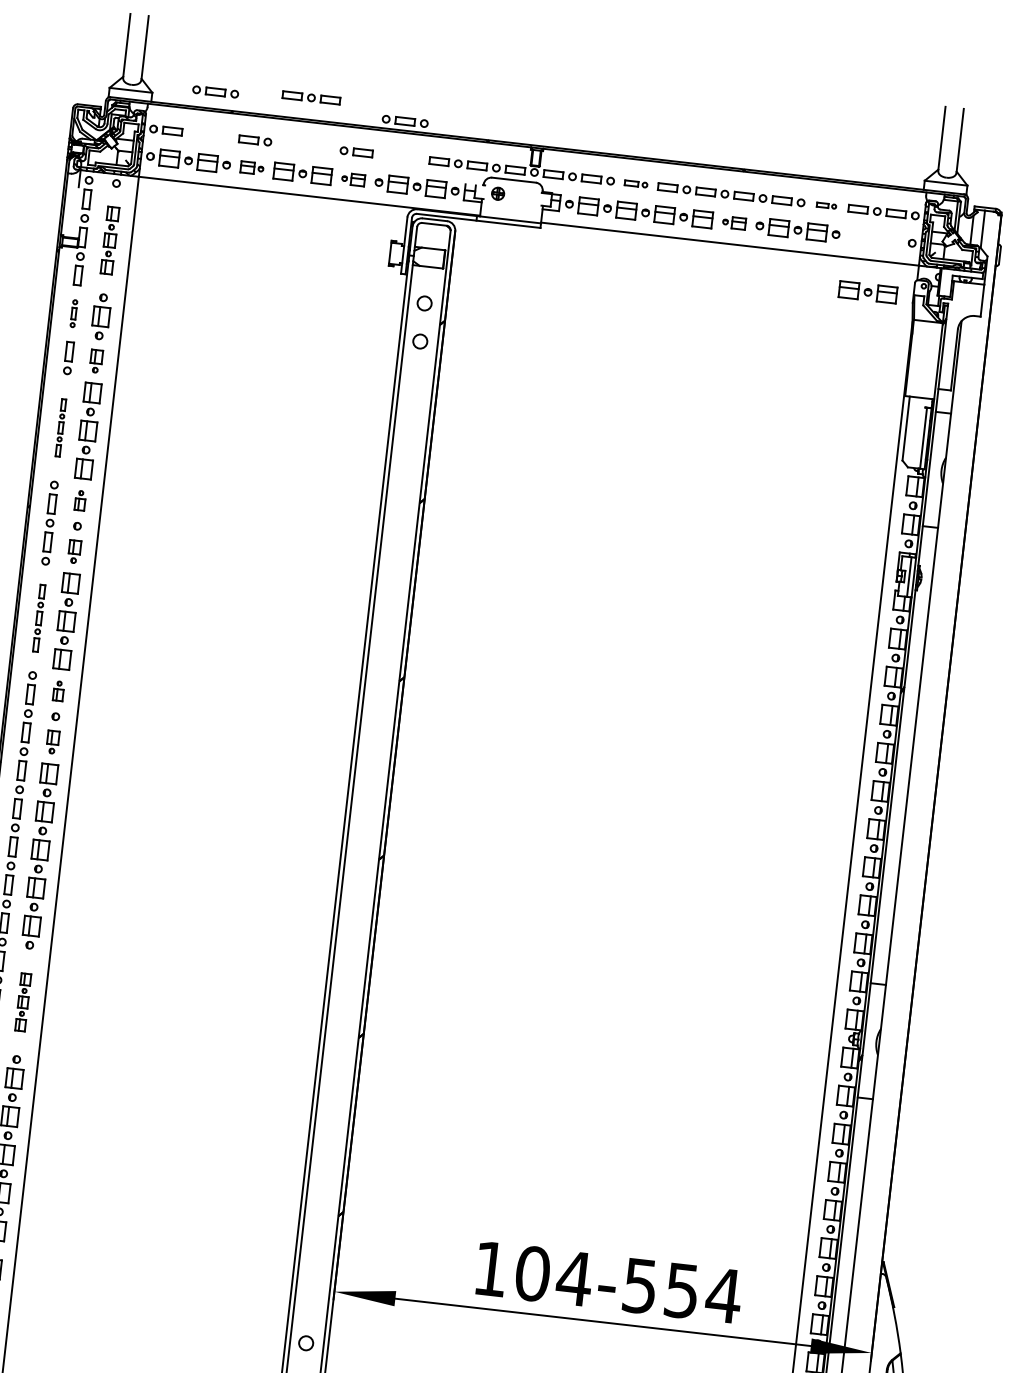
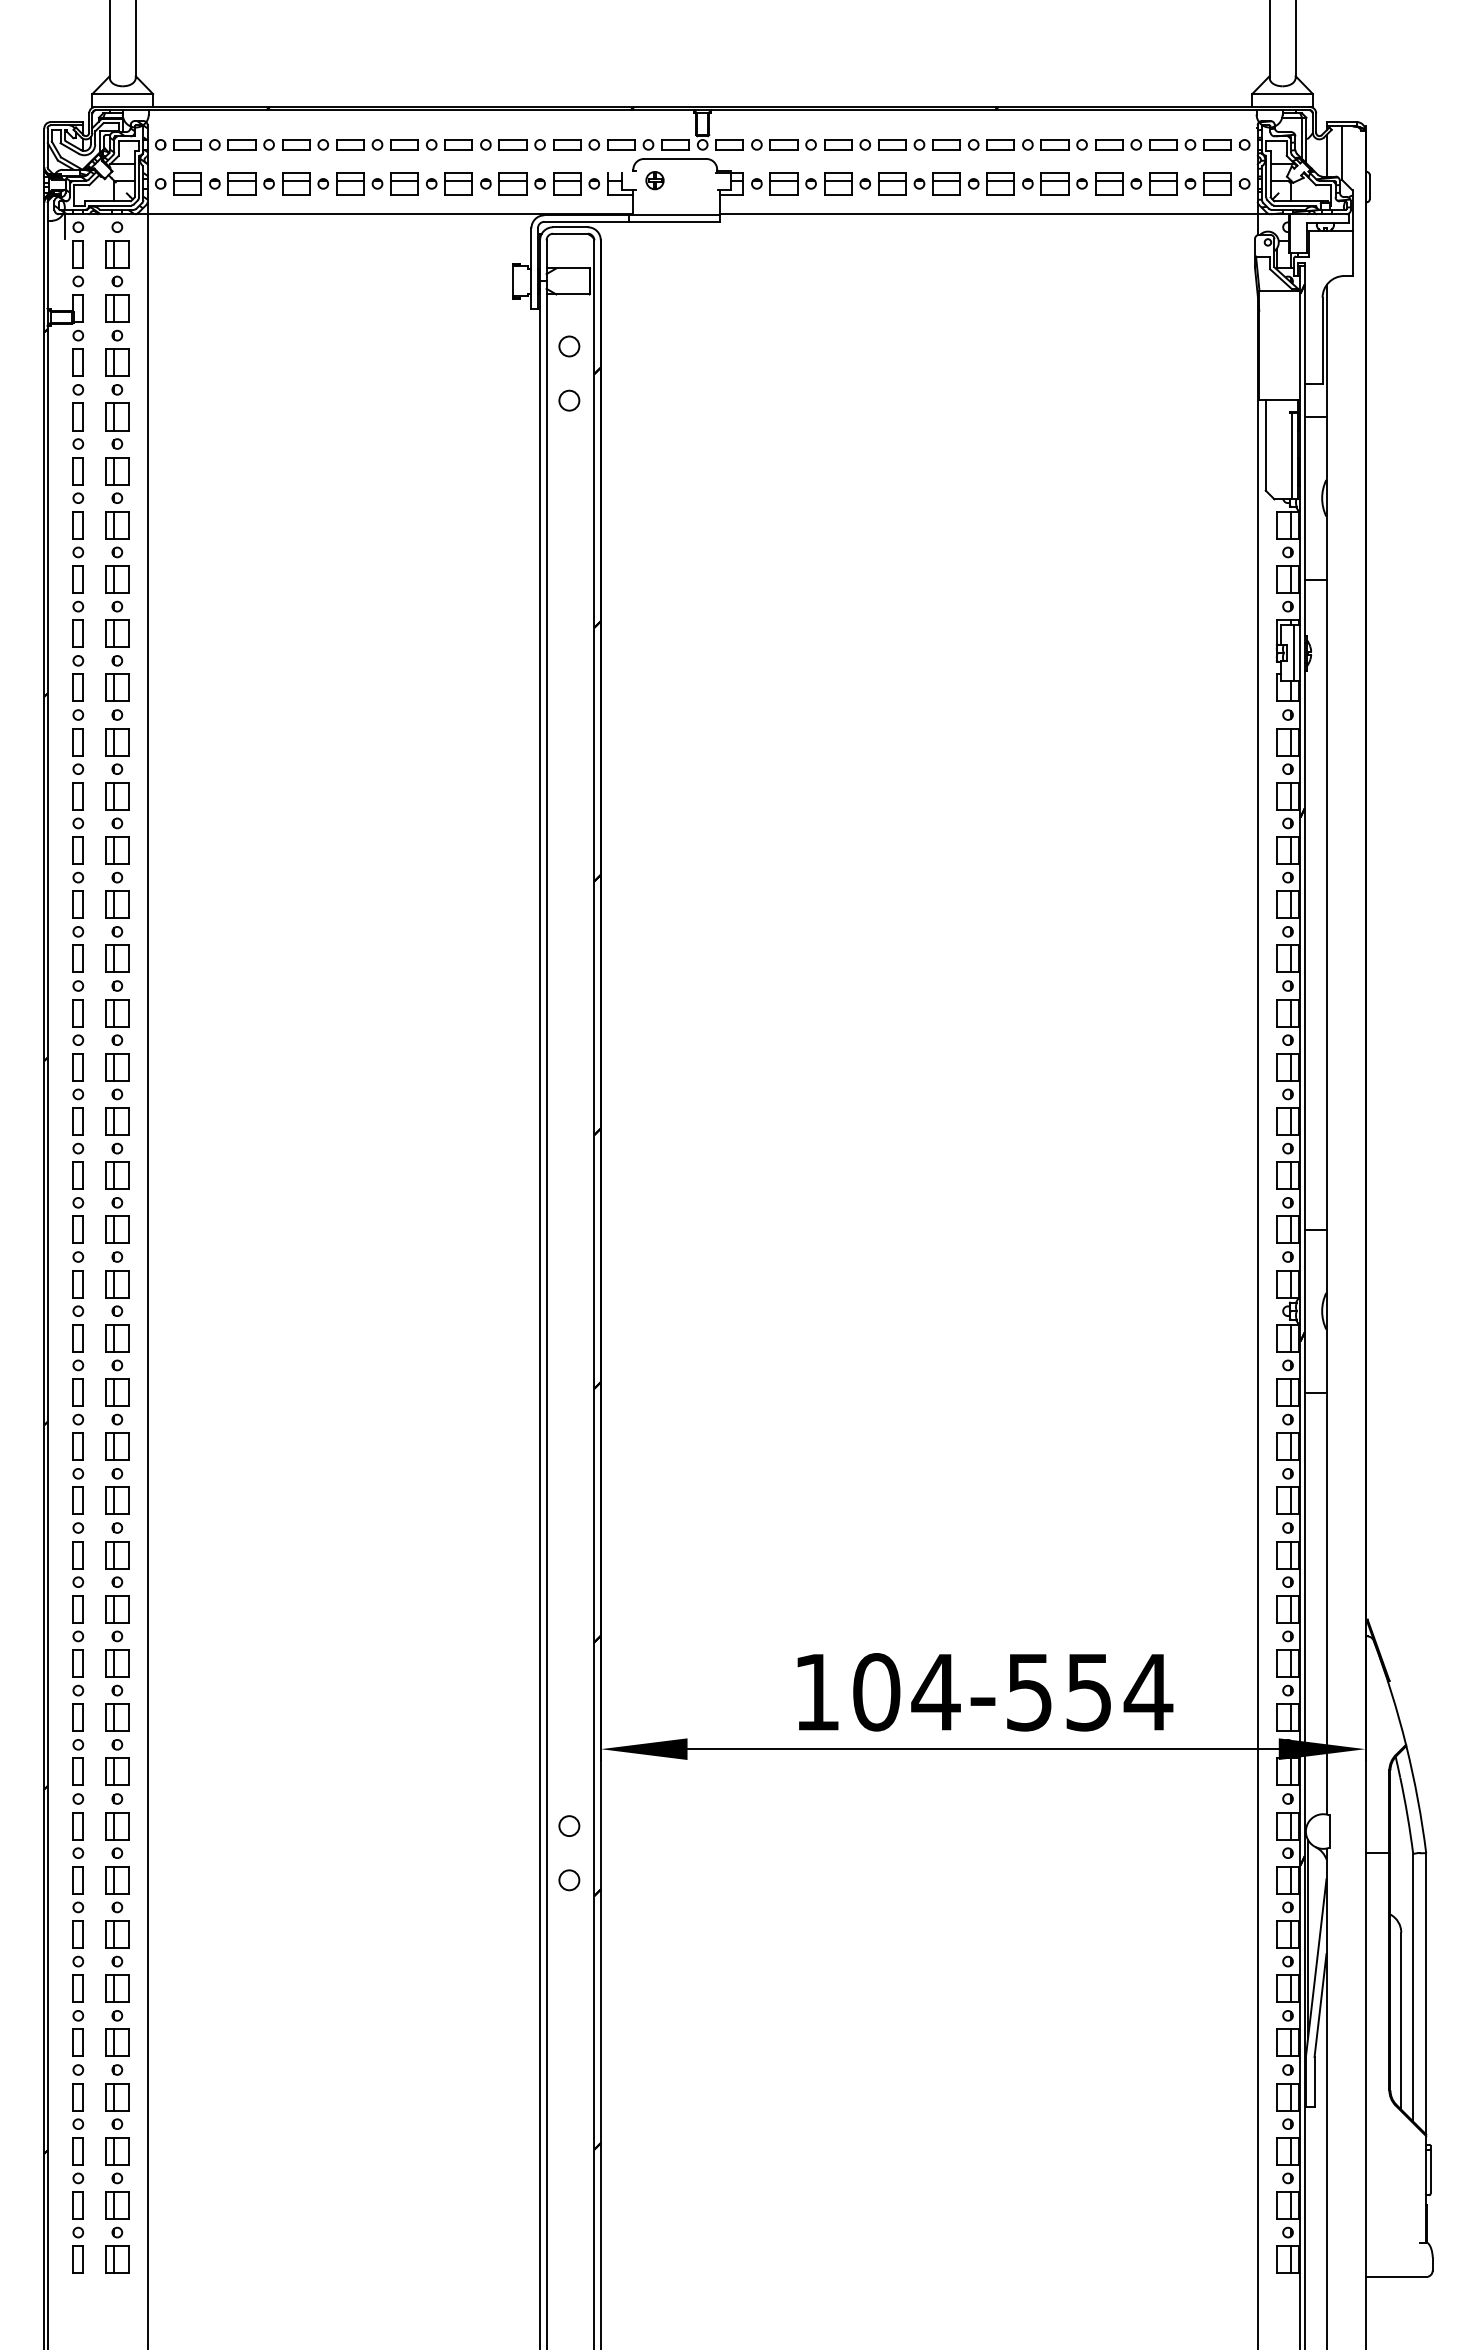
part: (215, 91) -> (241, 144), moved
part: (311, 97) -> (377, 144), moved
part: (404, 121) -> (512, 144), moved
part: (252, 167) -> (305, 183), size x1.43
part: (353, 179) -> (449, 183), size x1.43
part: (636, 183) -> (847, 144), size x1.43
part: (826, 205) -> (1118, 144), size x1.67
part: (734, 222) -> (991, 183), size x1.43
part: (110, 240) -> (117, 308), size x1.43
part: (868, 292) -> (1190, 183), moved
part: (74, 313) -> (78, 416), size x1.67
part: (96, 361) -> (117, 480), size x1.43
part: (61, 427) -> (78, 579), size x1.67
part: (80, 500) -> (117, 678), size x1.67
part: (74, 551) -> (117, 751), size x1.43
part: (39, 618) -> (78, 850), size x1.43
part: (58, 691) -> (117, 949), size x1.67
part: (52, 742) -> (117, 1022), size x1.43
part: (23, 1002) -> (117, 1392), size x1.67

